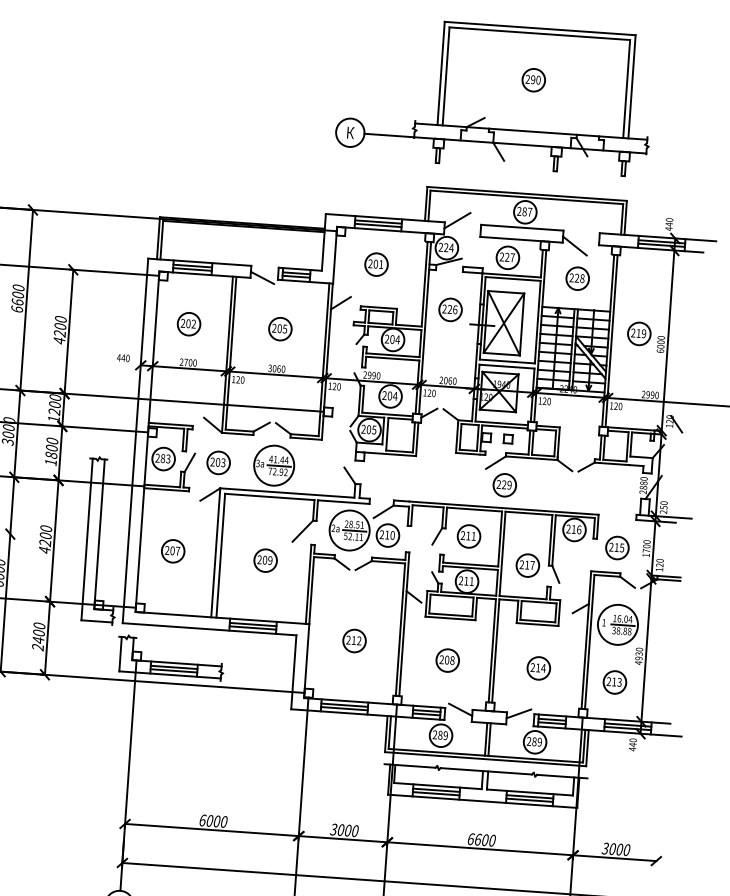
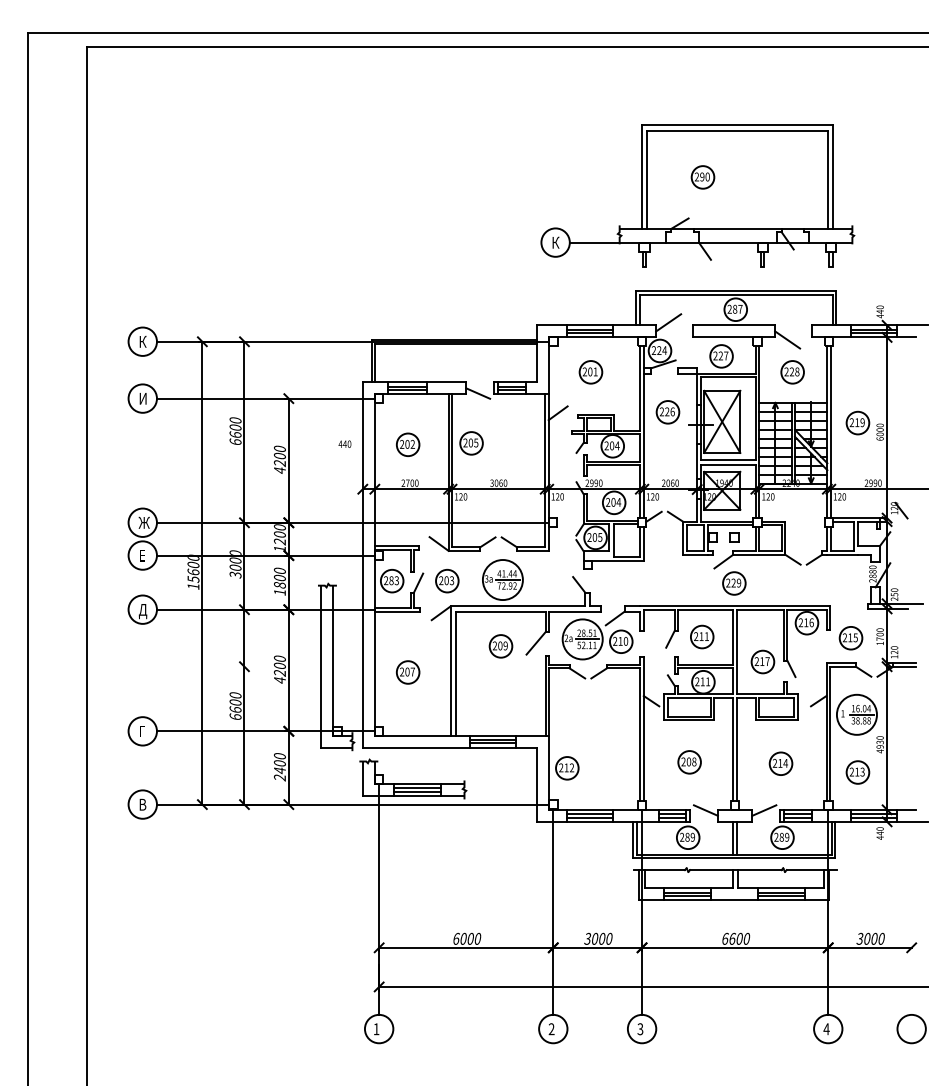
part: (533, 80) -> (702, 177), moved
part: (280, 329) -> (471, 443), moved
text: (122, 357) -> (344, 443), moved
part: (265, 560) -> (500, 646), moved
part: (354, 641) -> (567, 768), moved

